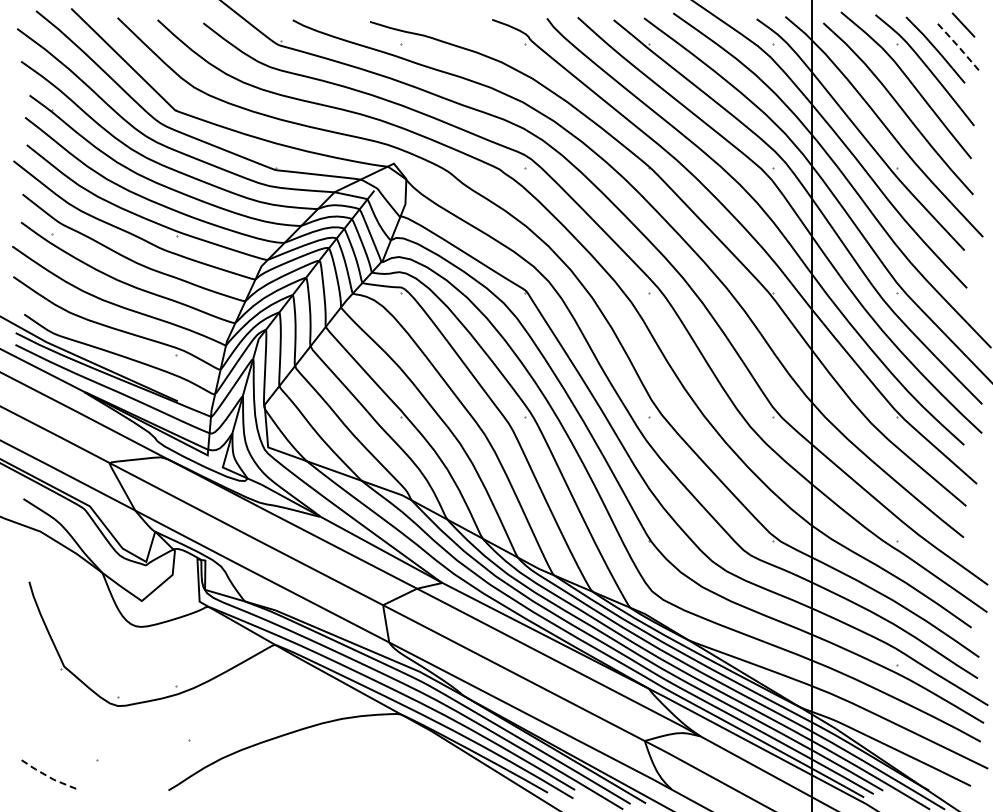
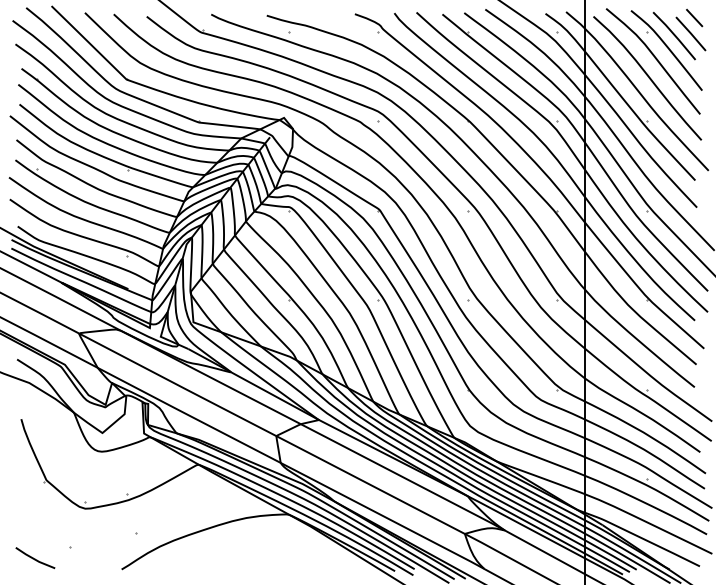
line: (958, 46) -> (690, 33), dashed -> solid
line: (48, 776) -> (35, 559), dashed -> solid

